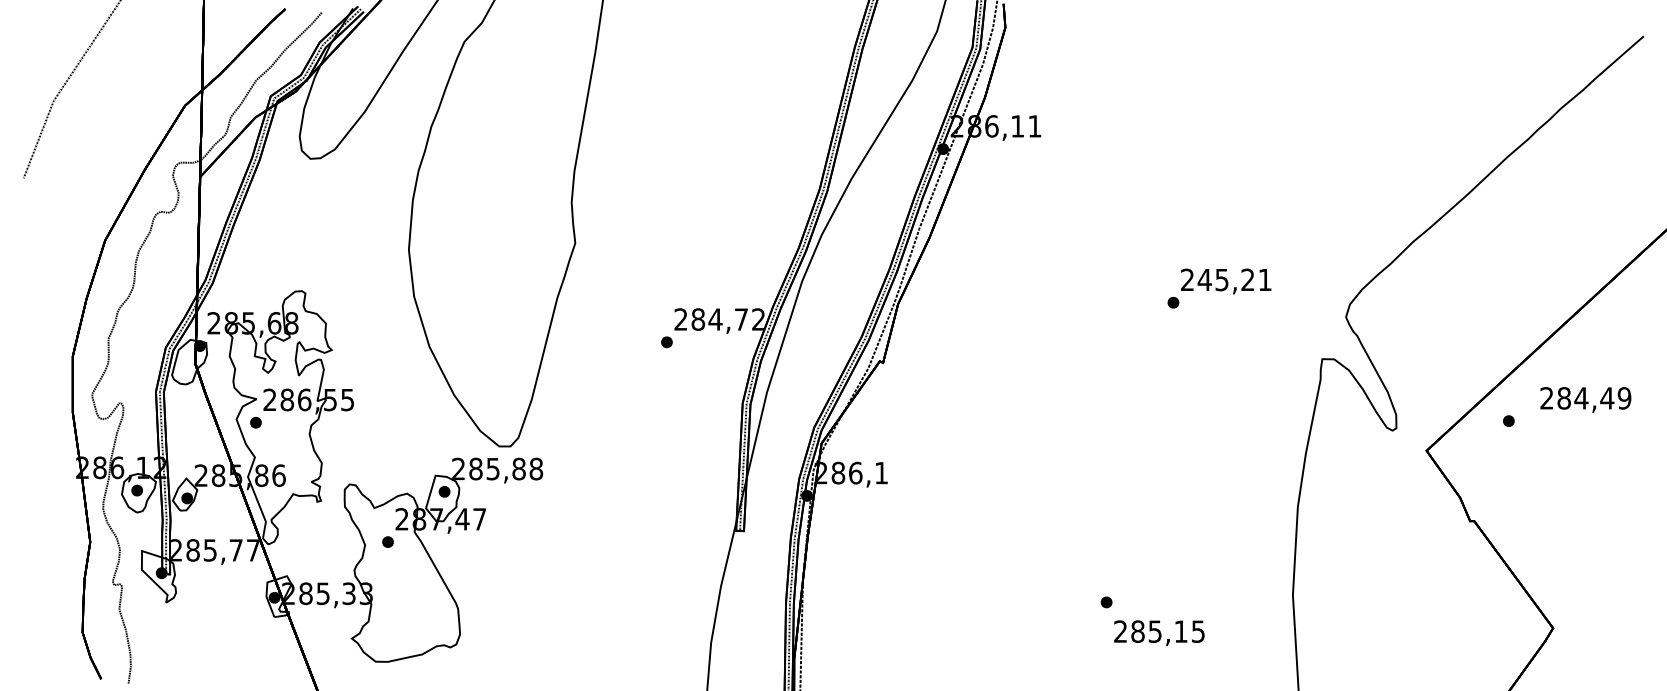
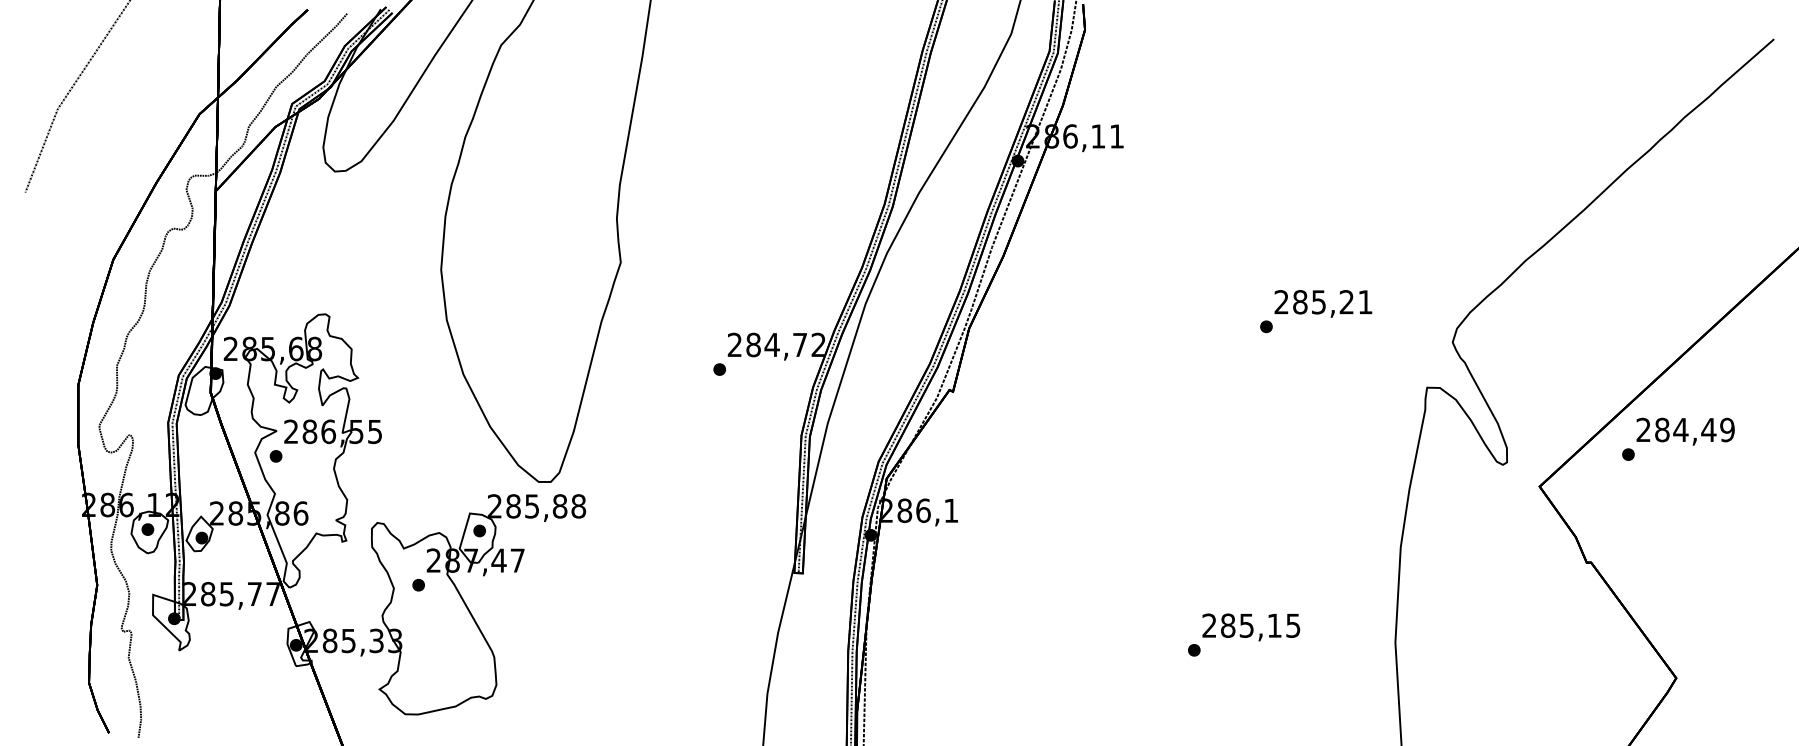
text: (1204, 279) -> (1299, 301), 245,21 -> 285,21
text: (1585, 399) -> (1685, 431), moved
text: (1159, 633) -> (1251, 627), moved

